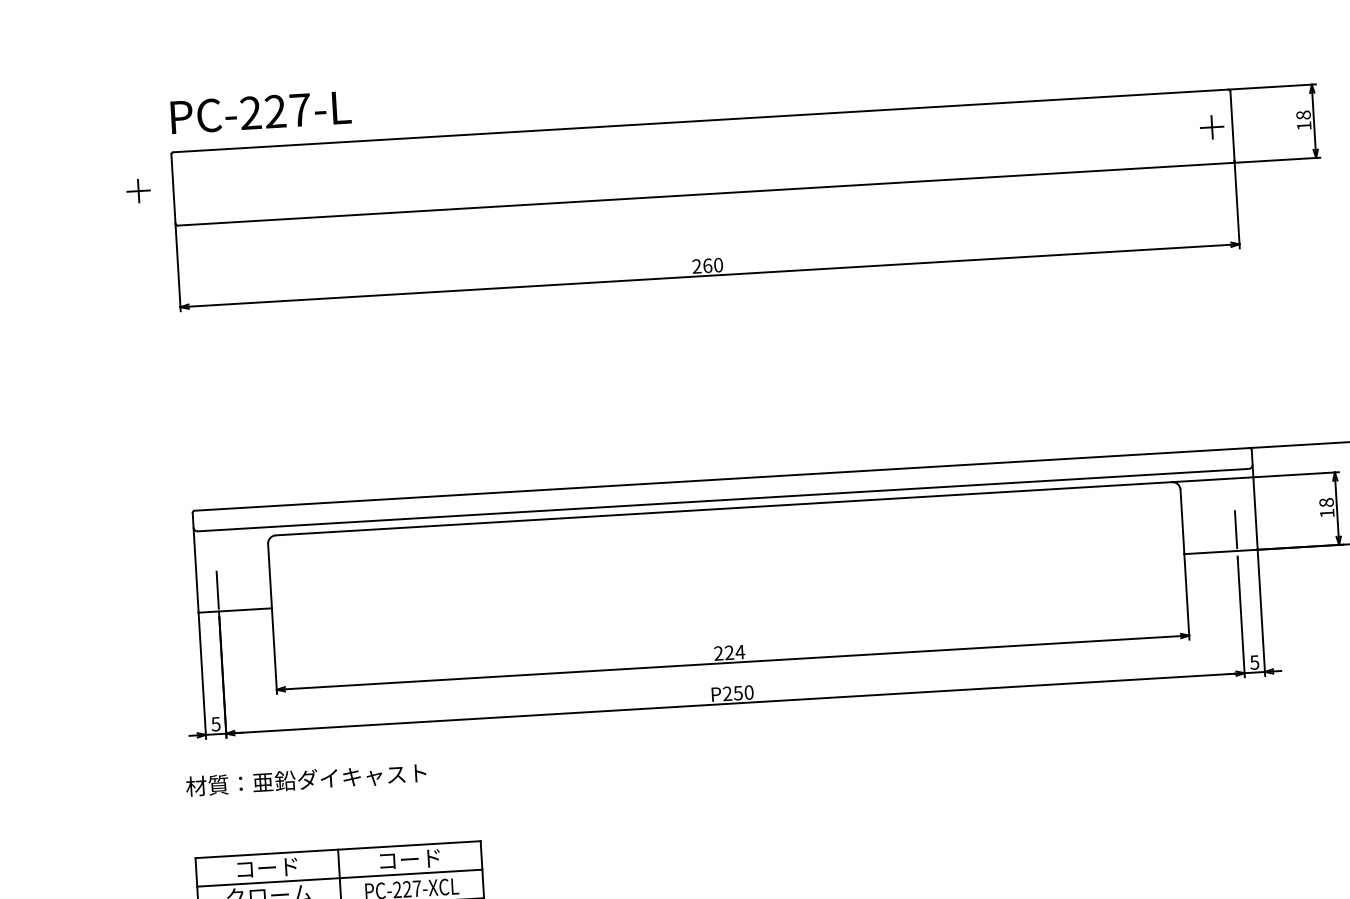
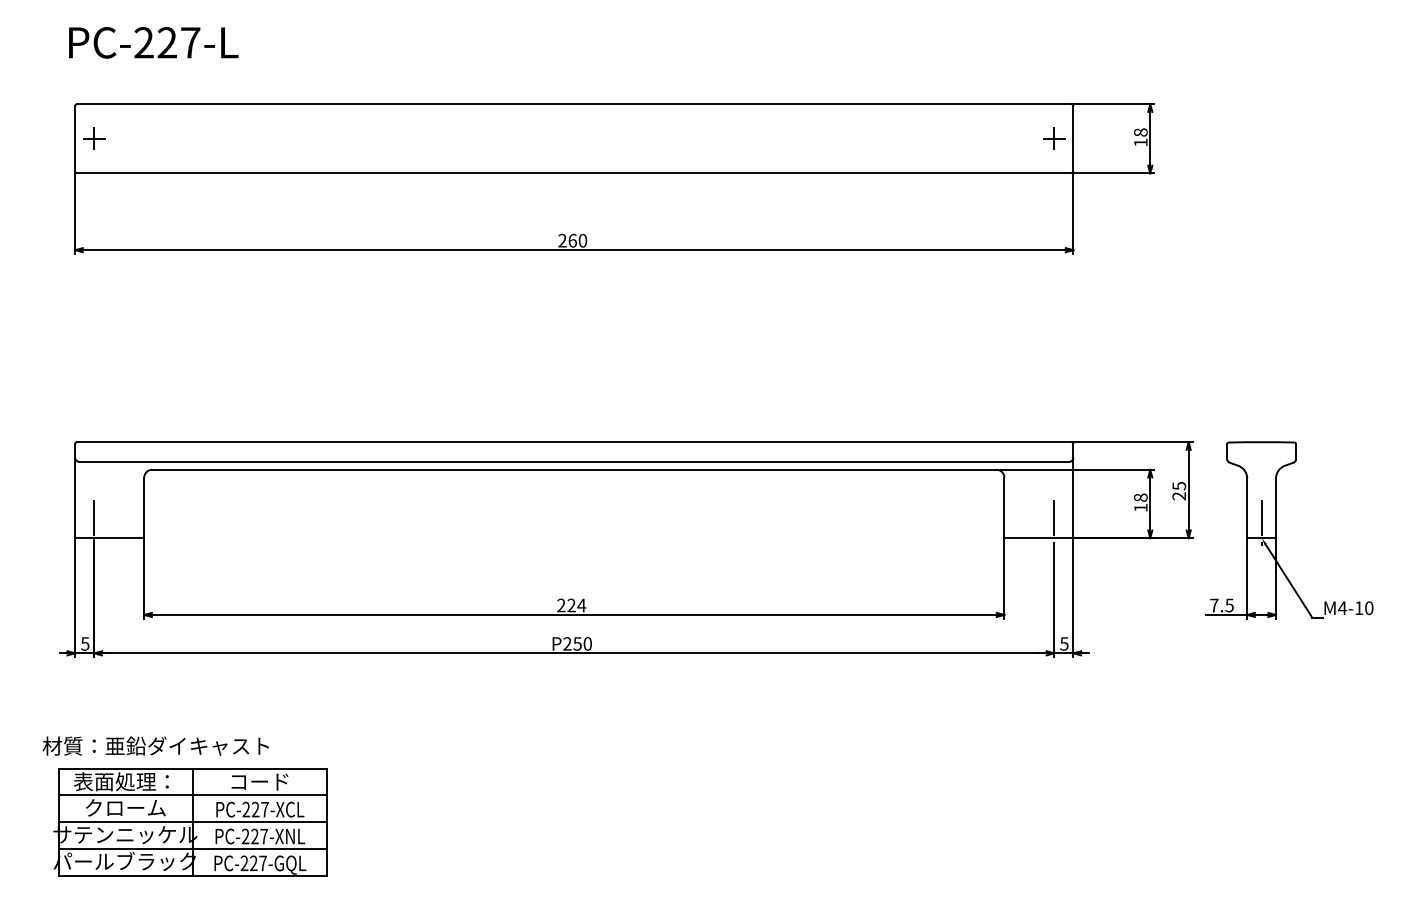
text: (260, 112) -> (153, 42), moved
part: (138, 190) -> (94, 138), moved
text: (305, 779) -> (155, 745), moved
text: (262, 867) -> (120, 781), コード -> 表面処理：

